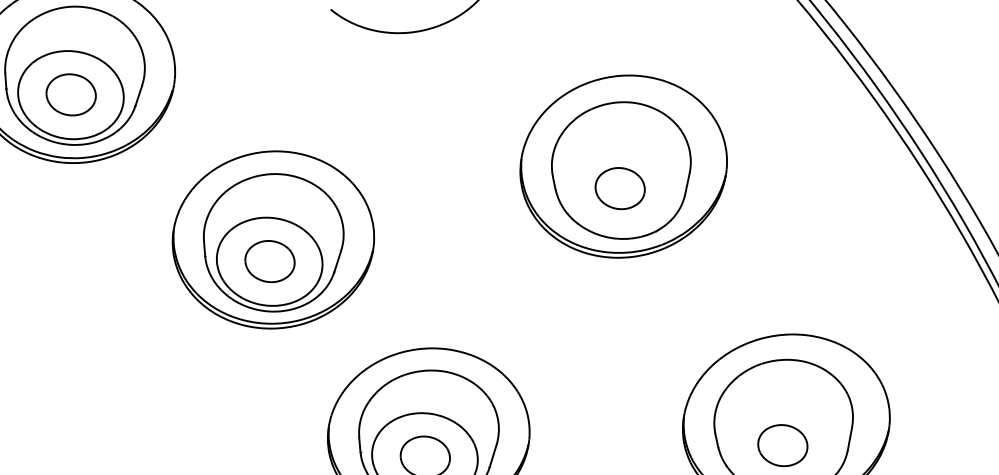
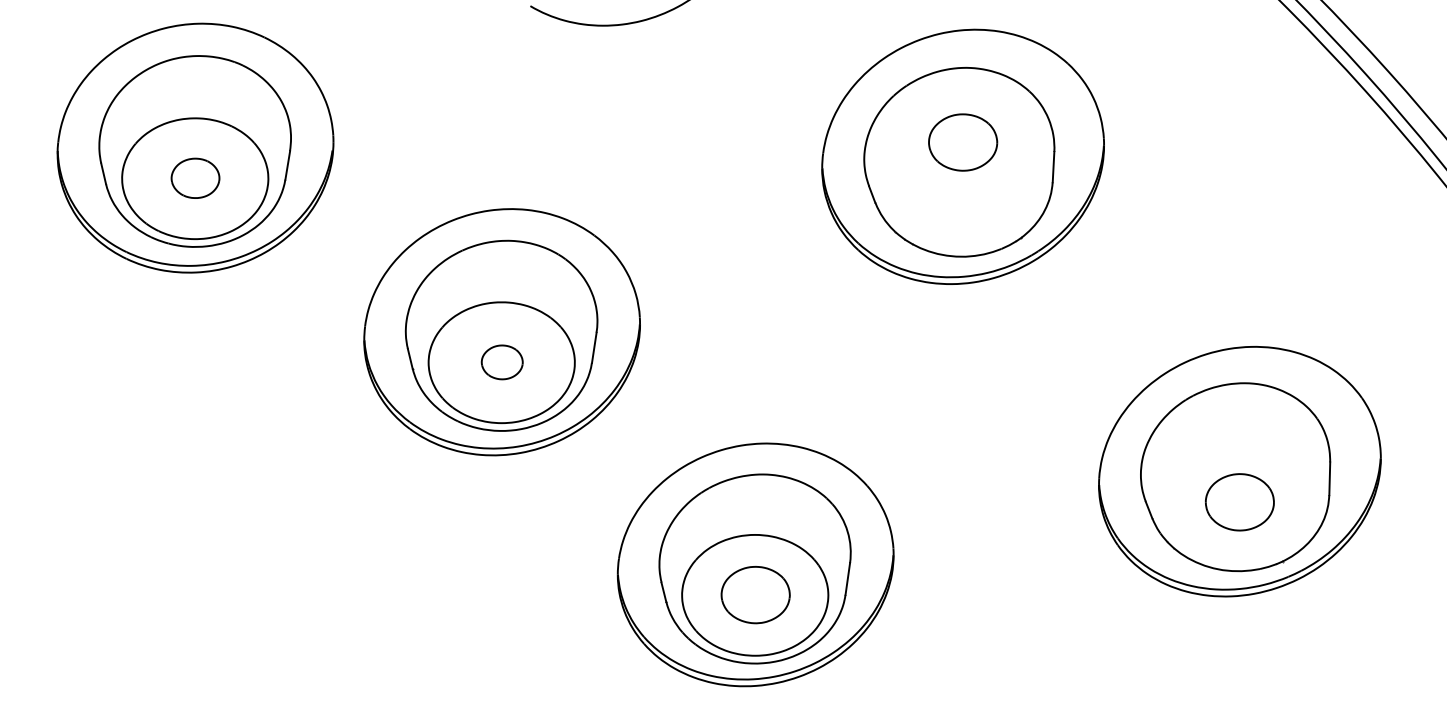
part: (71, 94) -> (195, 178), size x0.7
part: (620, 188) -> (963, 142), moved
part: (270, 261) -> (502, 362), size x0.6

